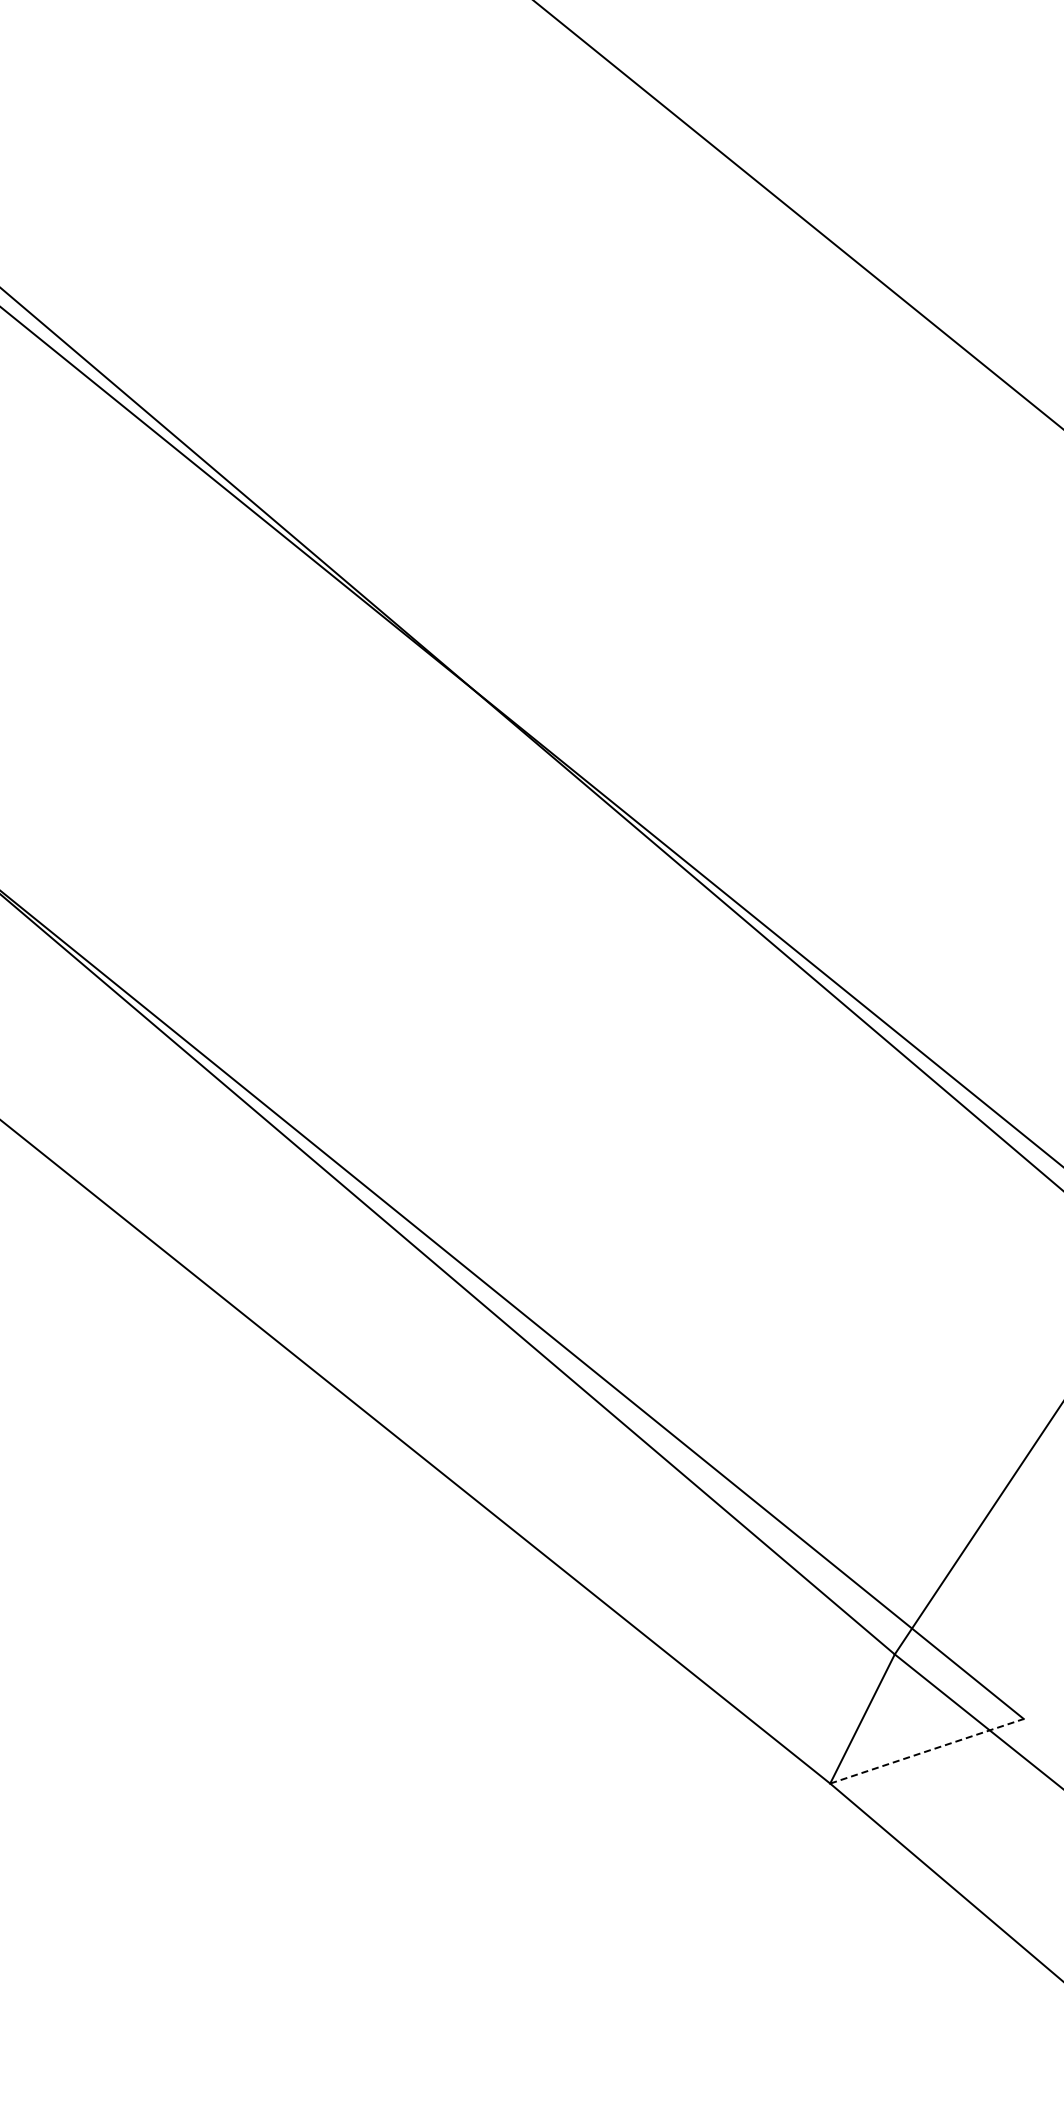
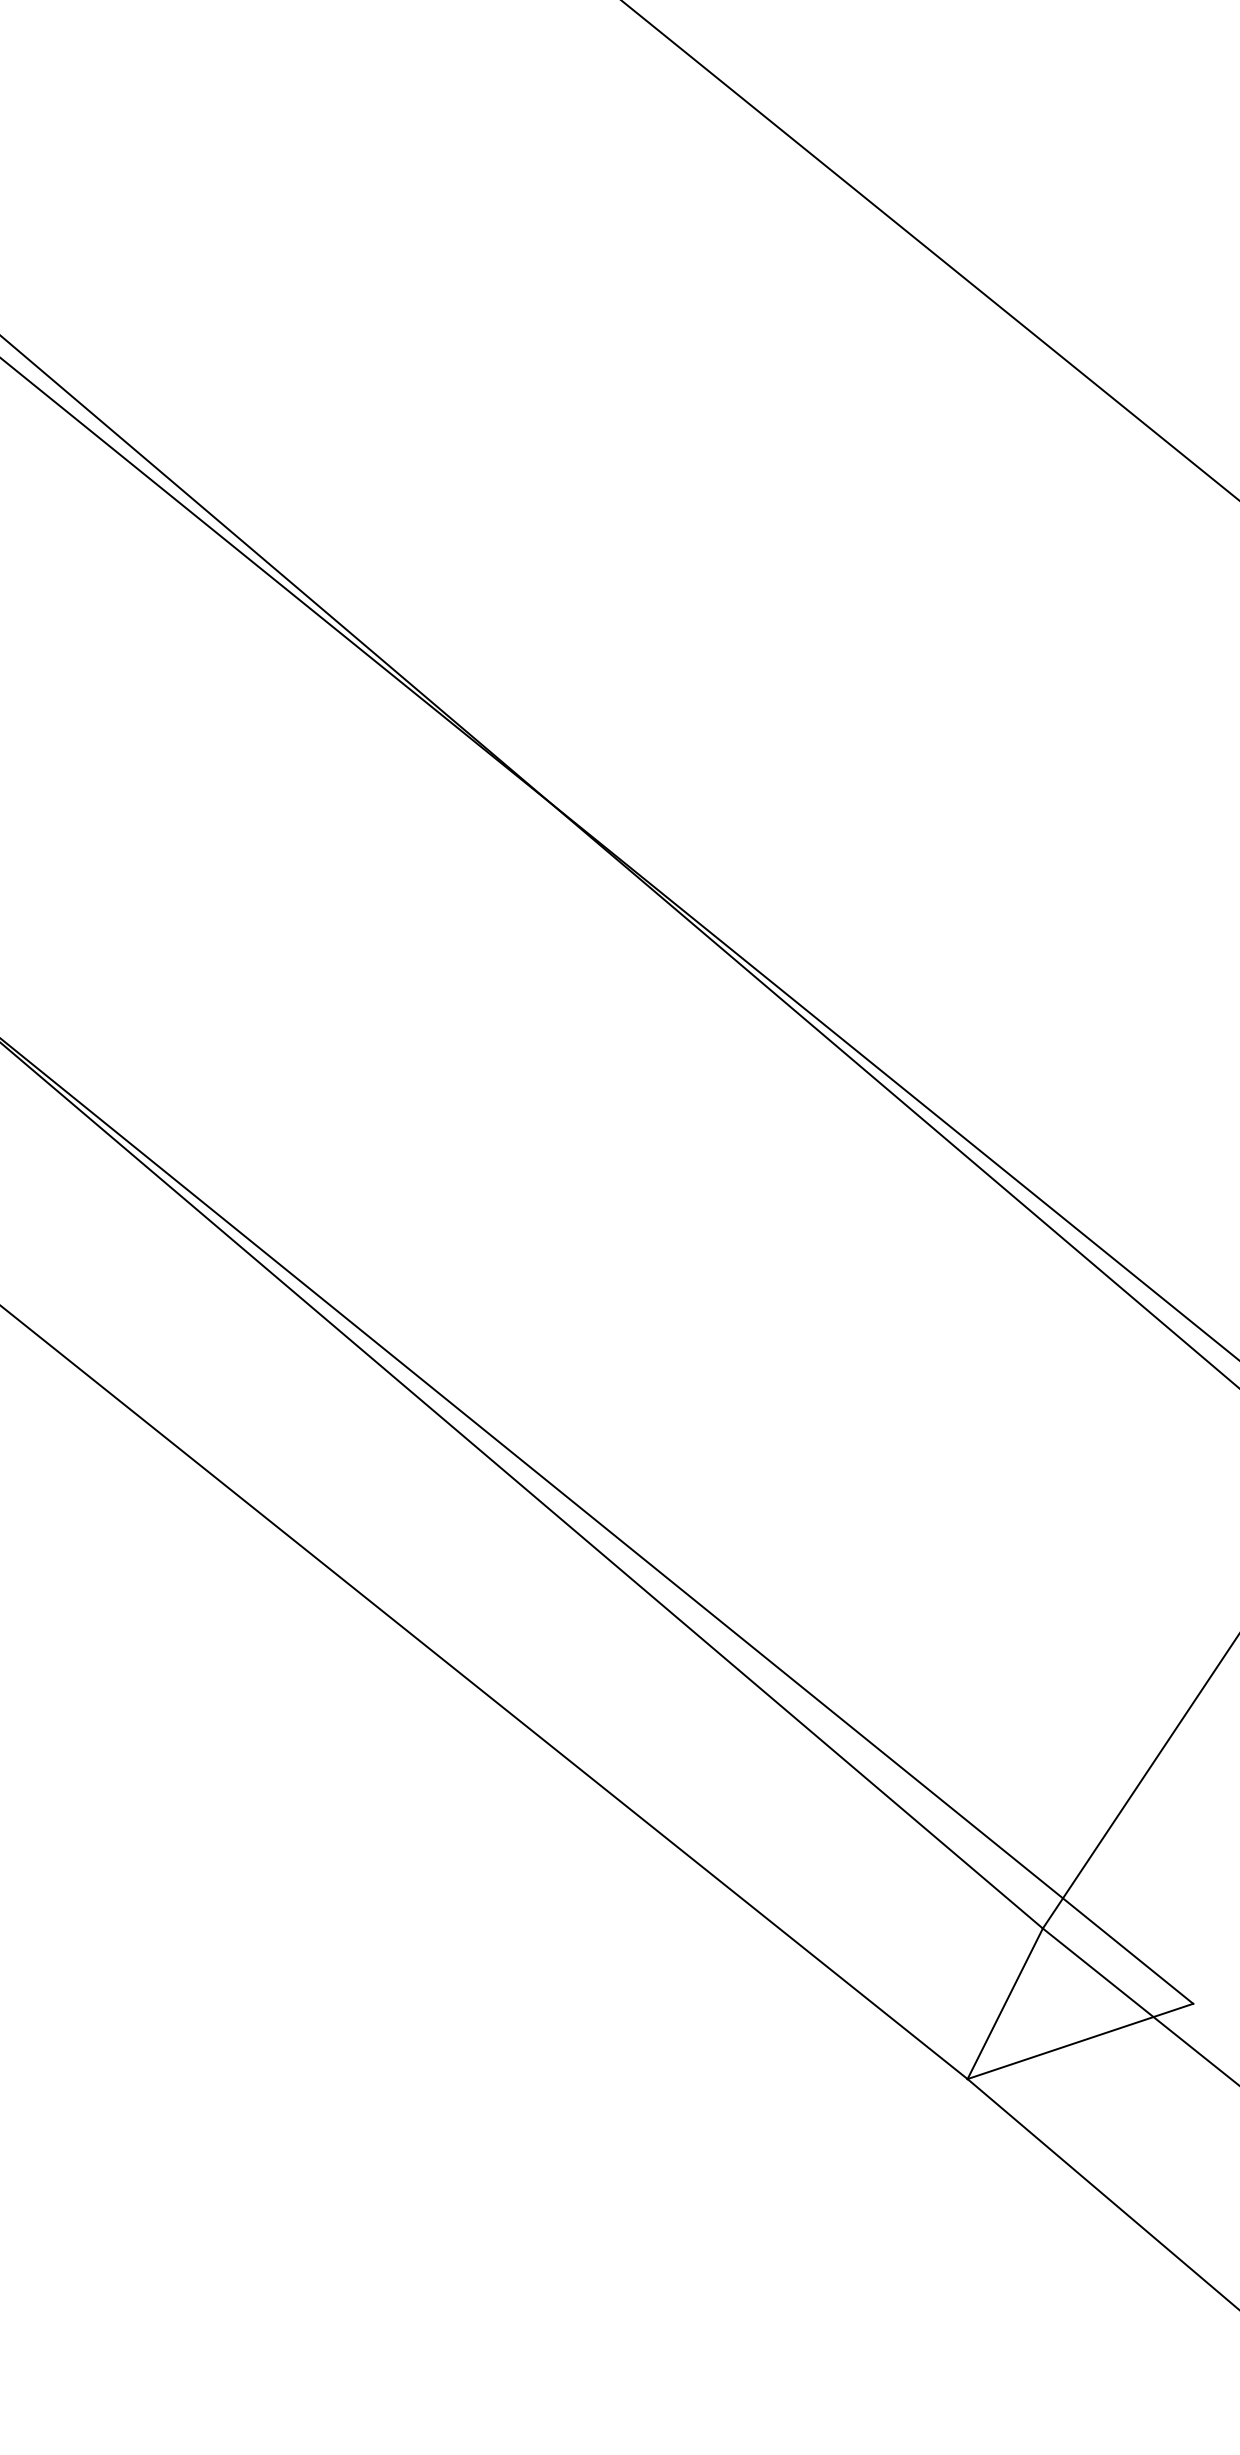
line: (927, 1751) -> (1080, 2041), dashed -> solid

